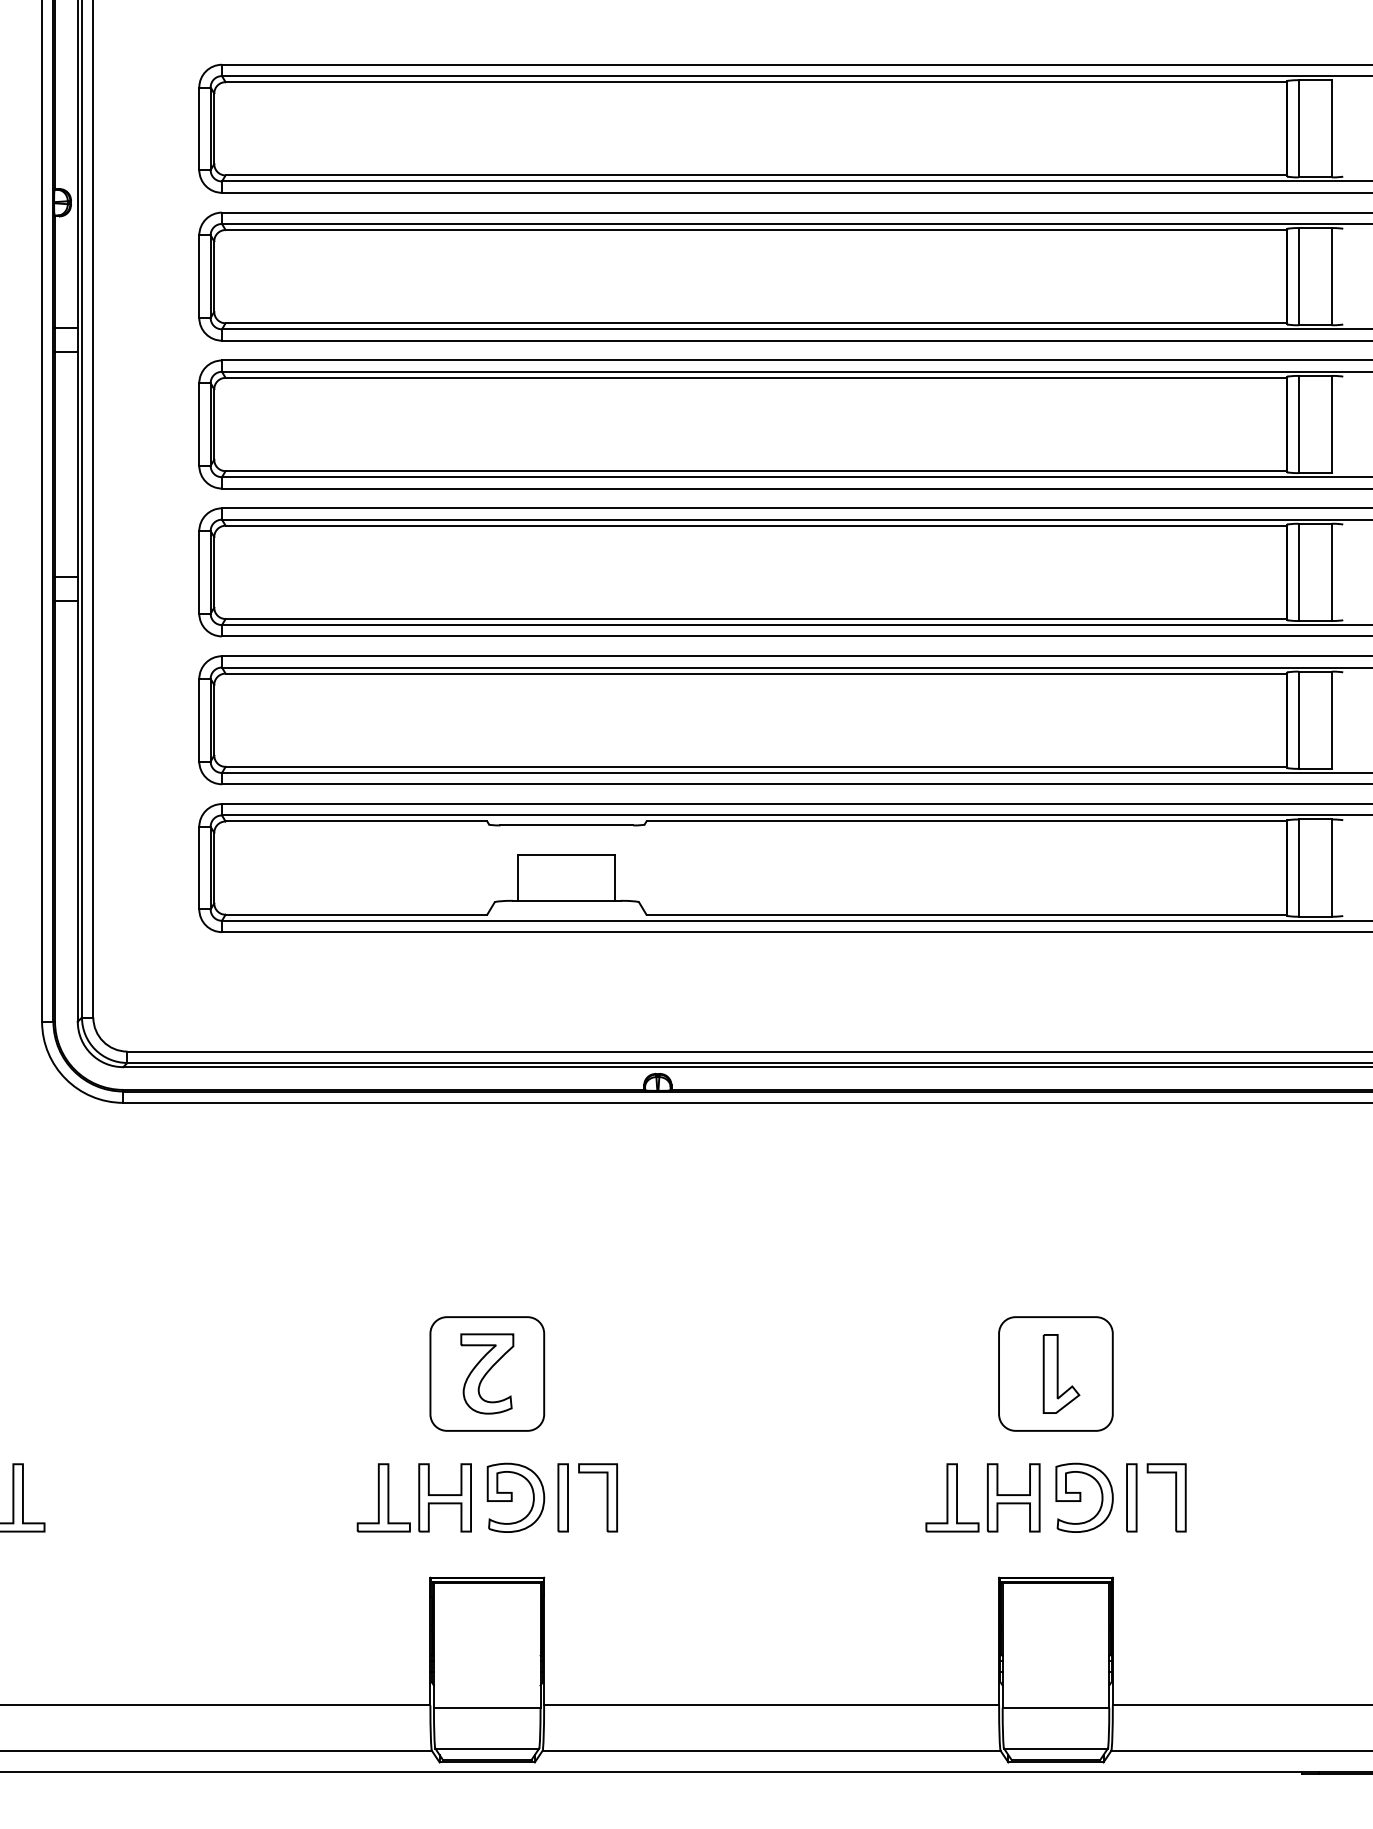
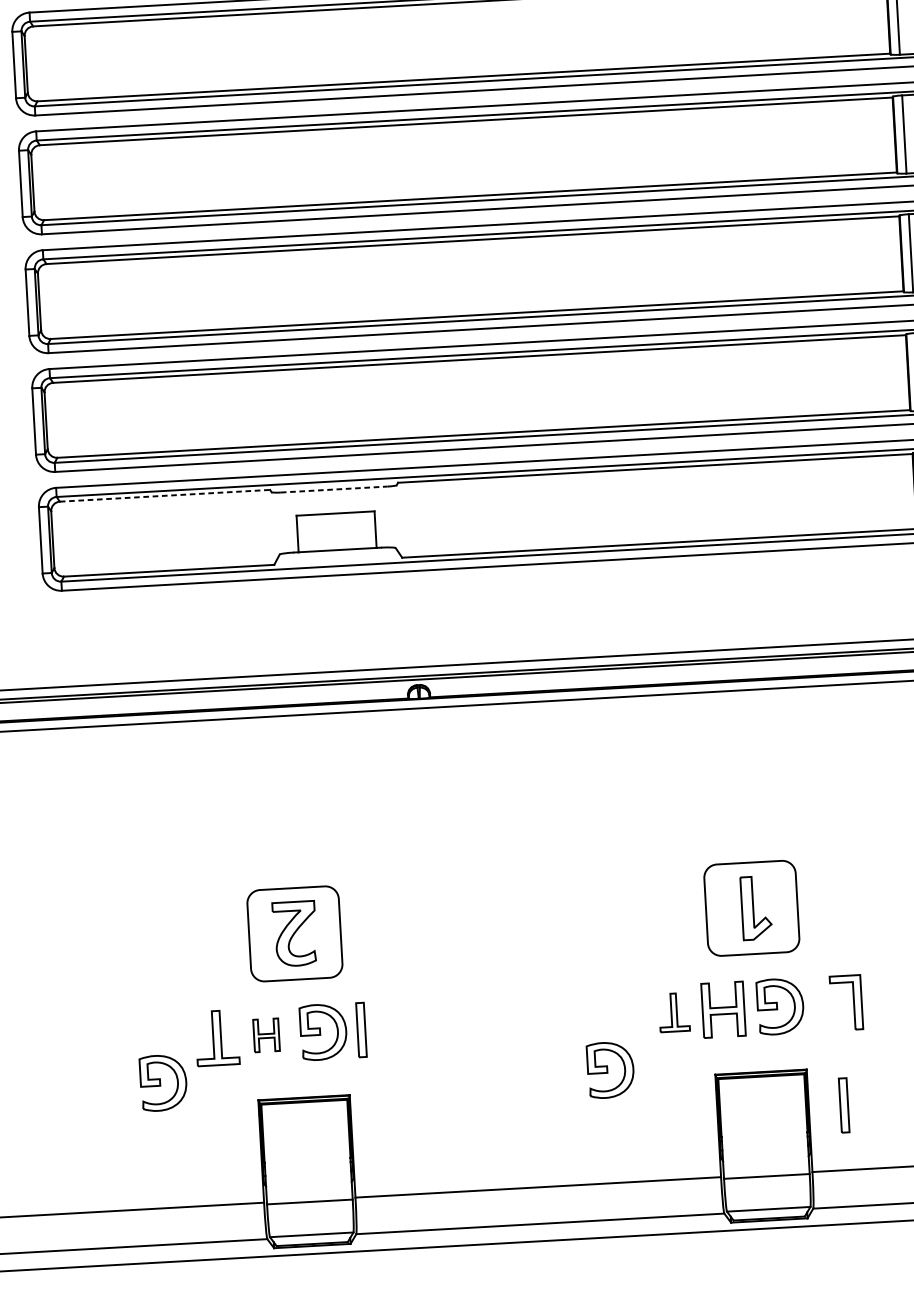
line: (356, 821) -> (165, 495), solid -> dashed
line: (567, 825) -> (334, 489), solid -> dashed
part: (444, 1497) -> (266, 1035), size x0.6
part: (606, 1497) -> (396, 1027), removed
part: (952, 1497) -> (674, 1012), size x0.7
part: (1131, 1497) -> (843, 1105), moved
part: (313, 1549) -> (163, 1082), added
part: (869, 1564) -> (610, 1069), added

